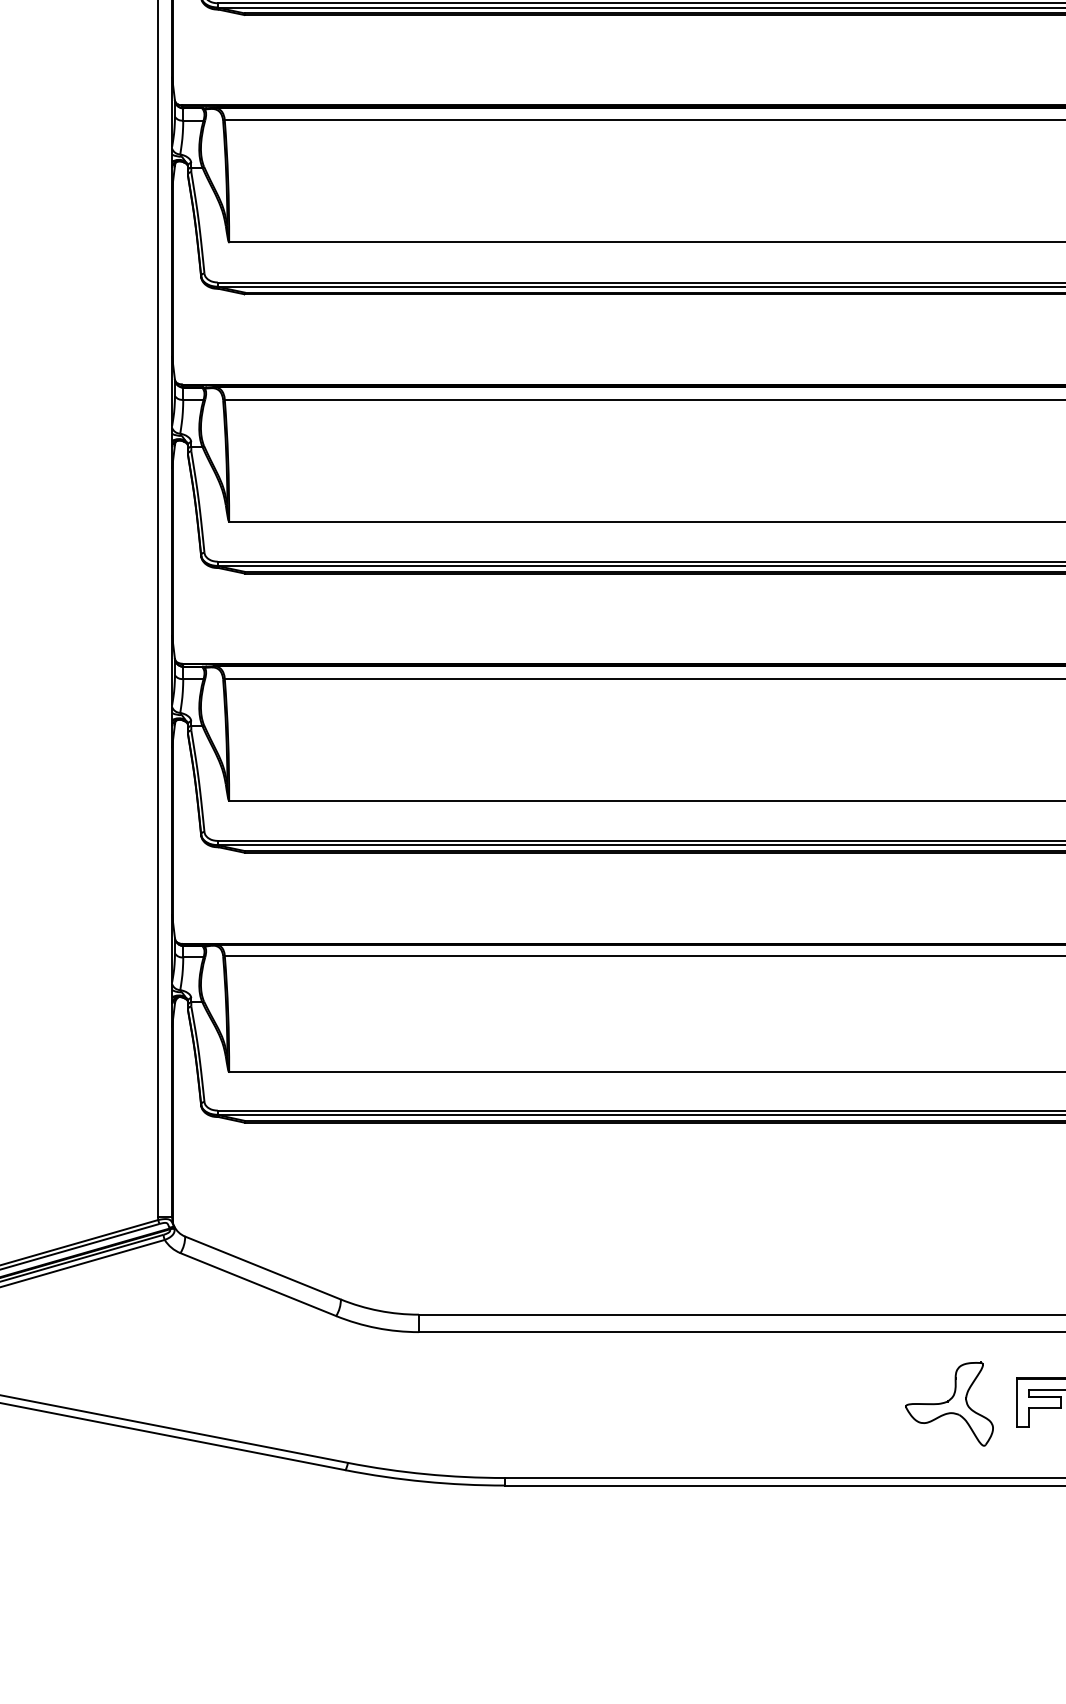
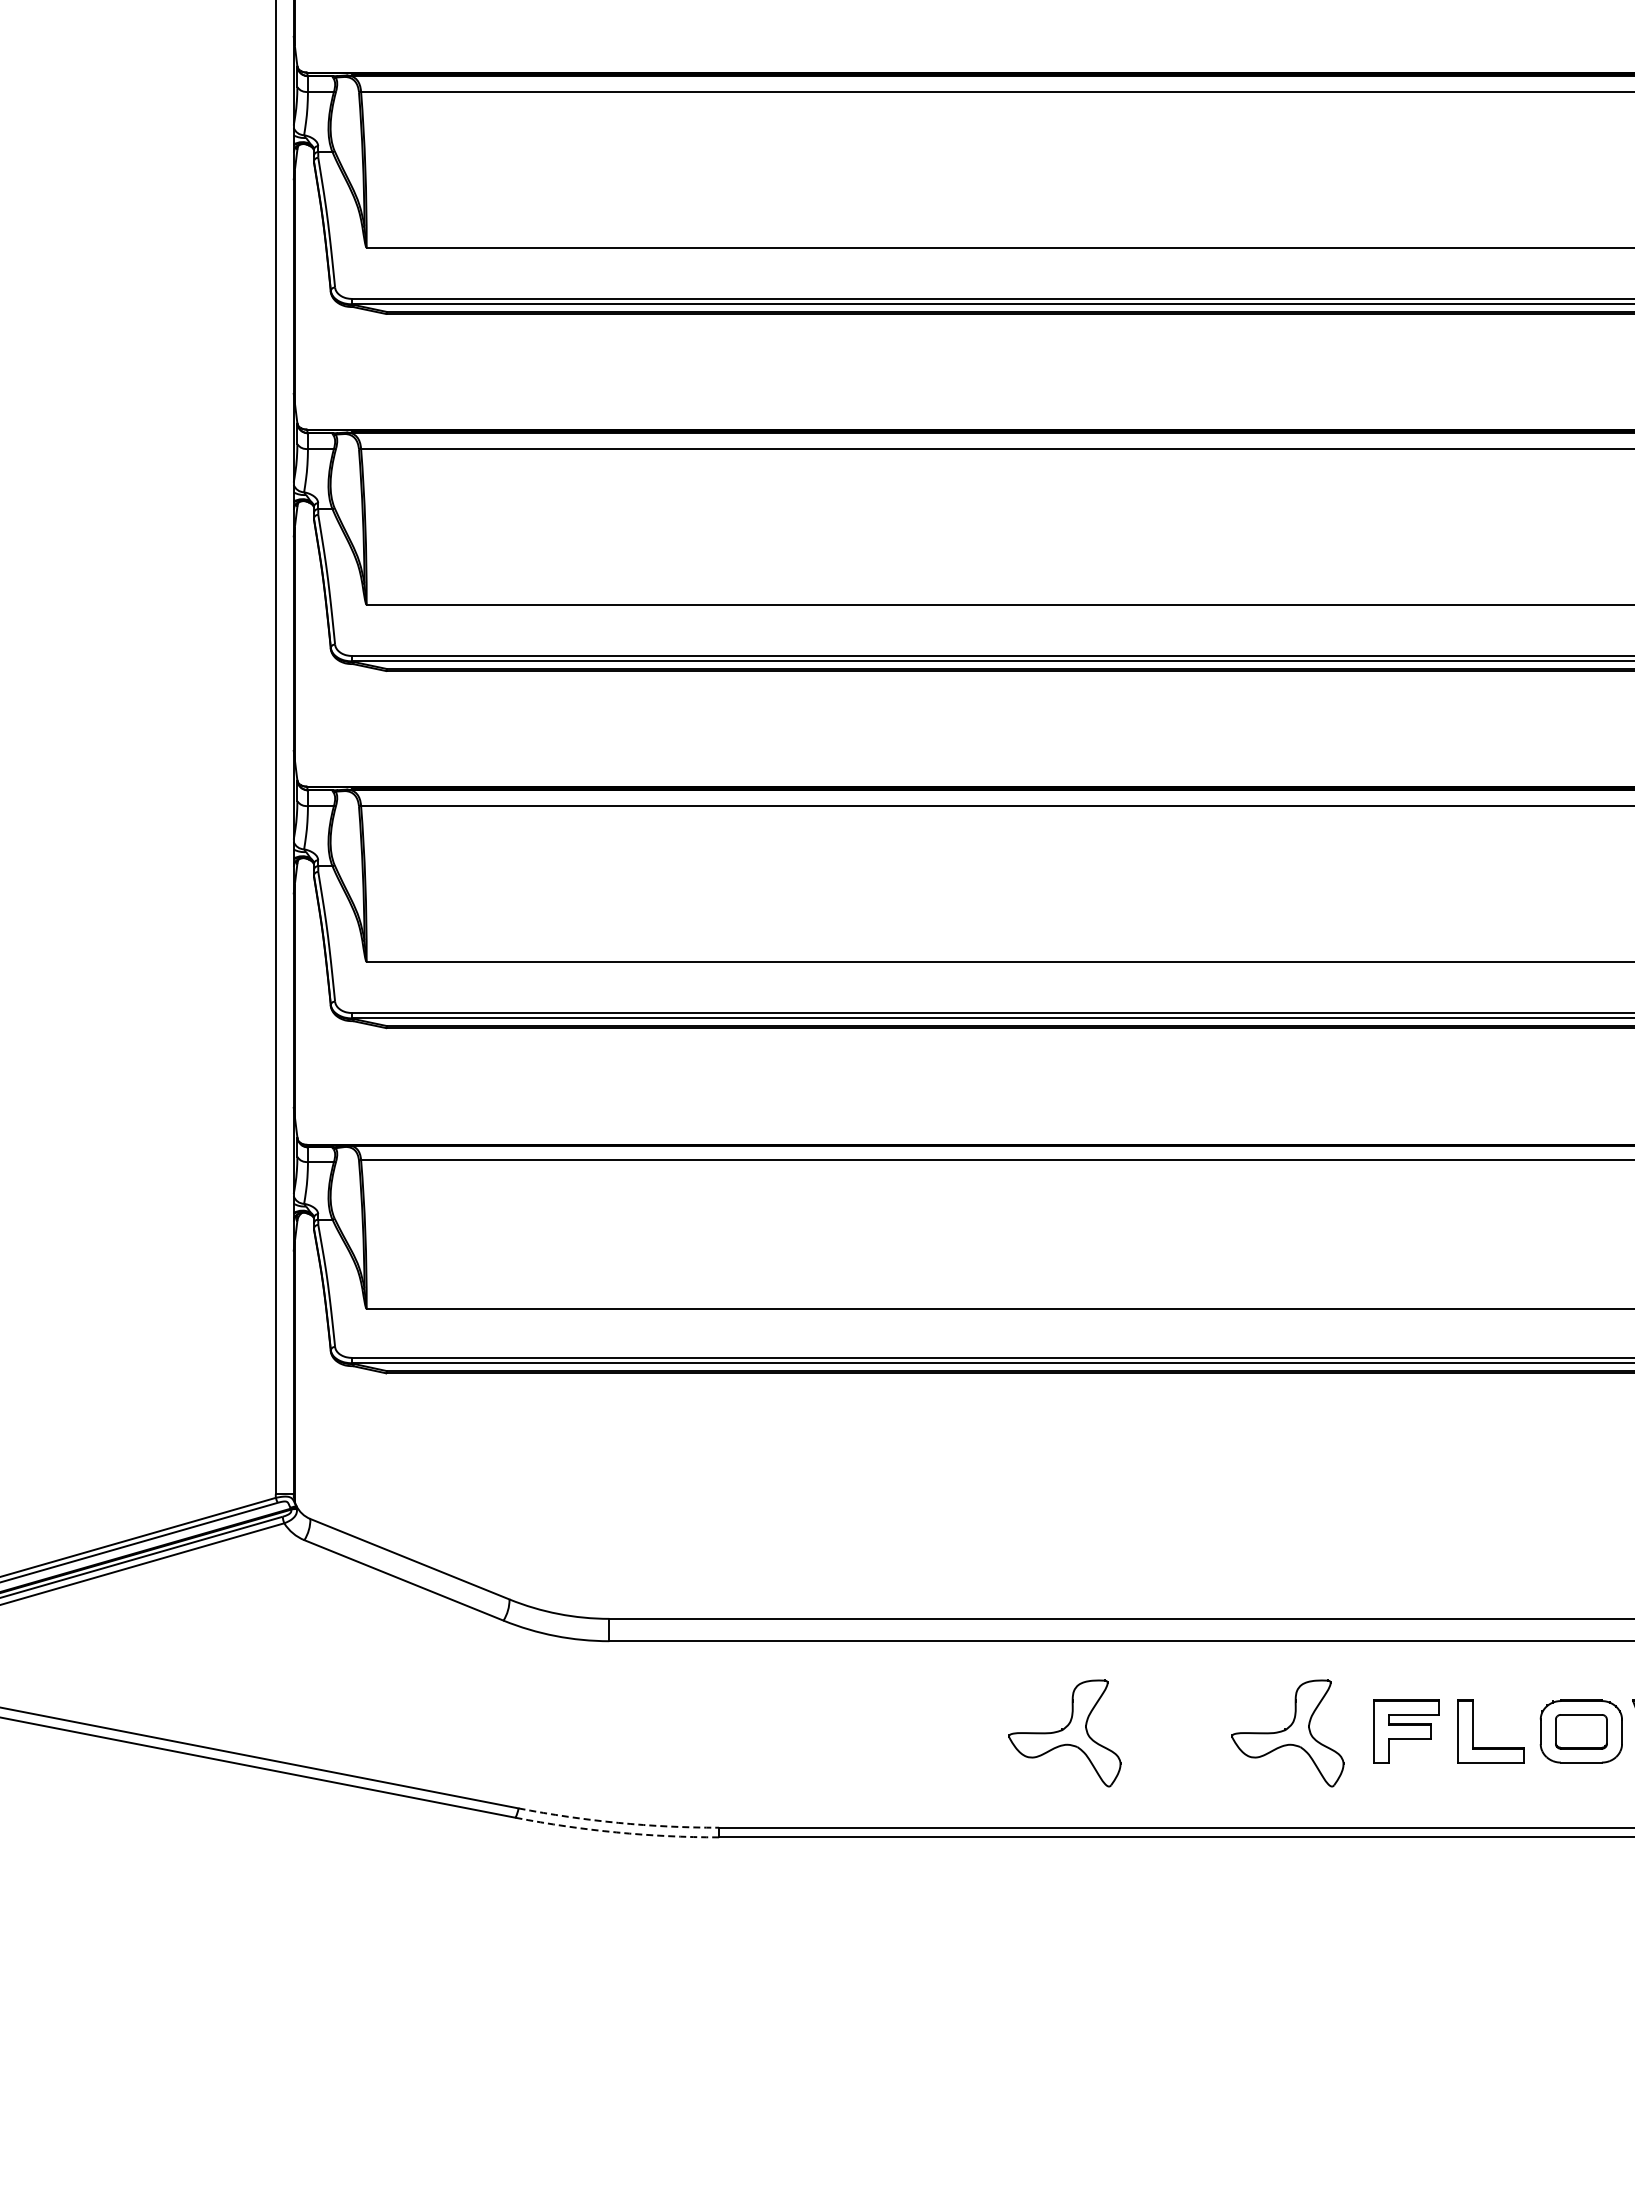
part: (774, 1404) -> (1064, 1733), added
arc: (426, 1473) -> (618, 1822), solid -> dashed
arc: (424, 1481) -> (616, 1832), solid -> dashed

